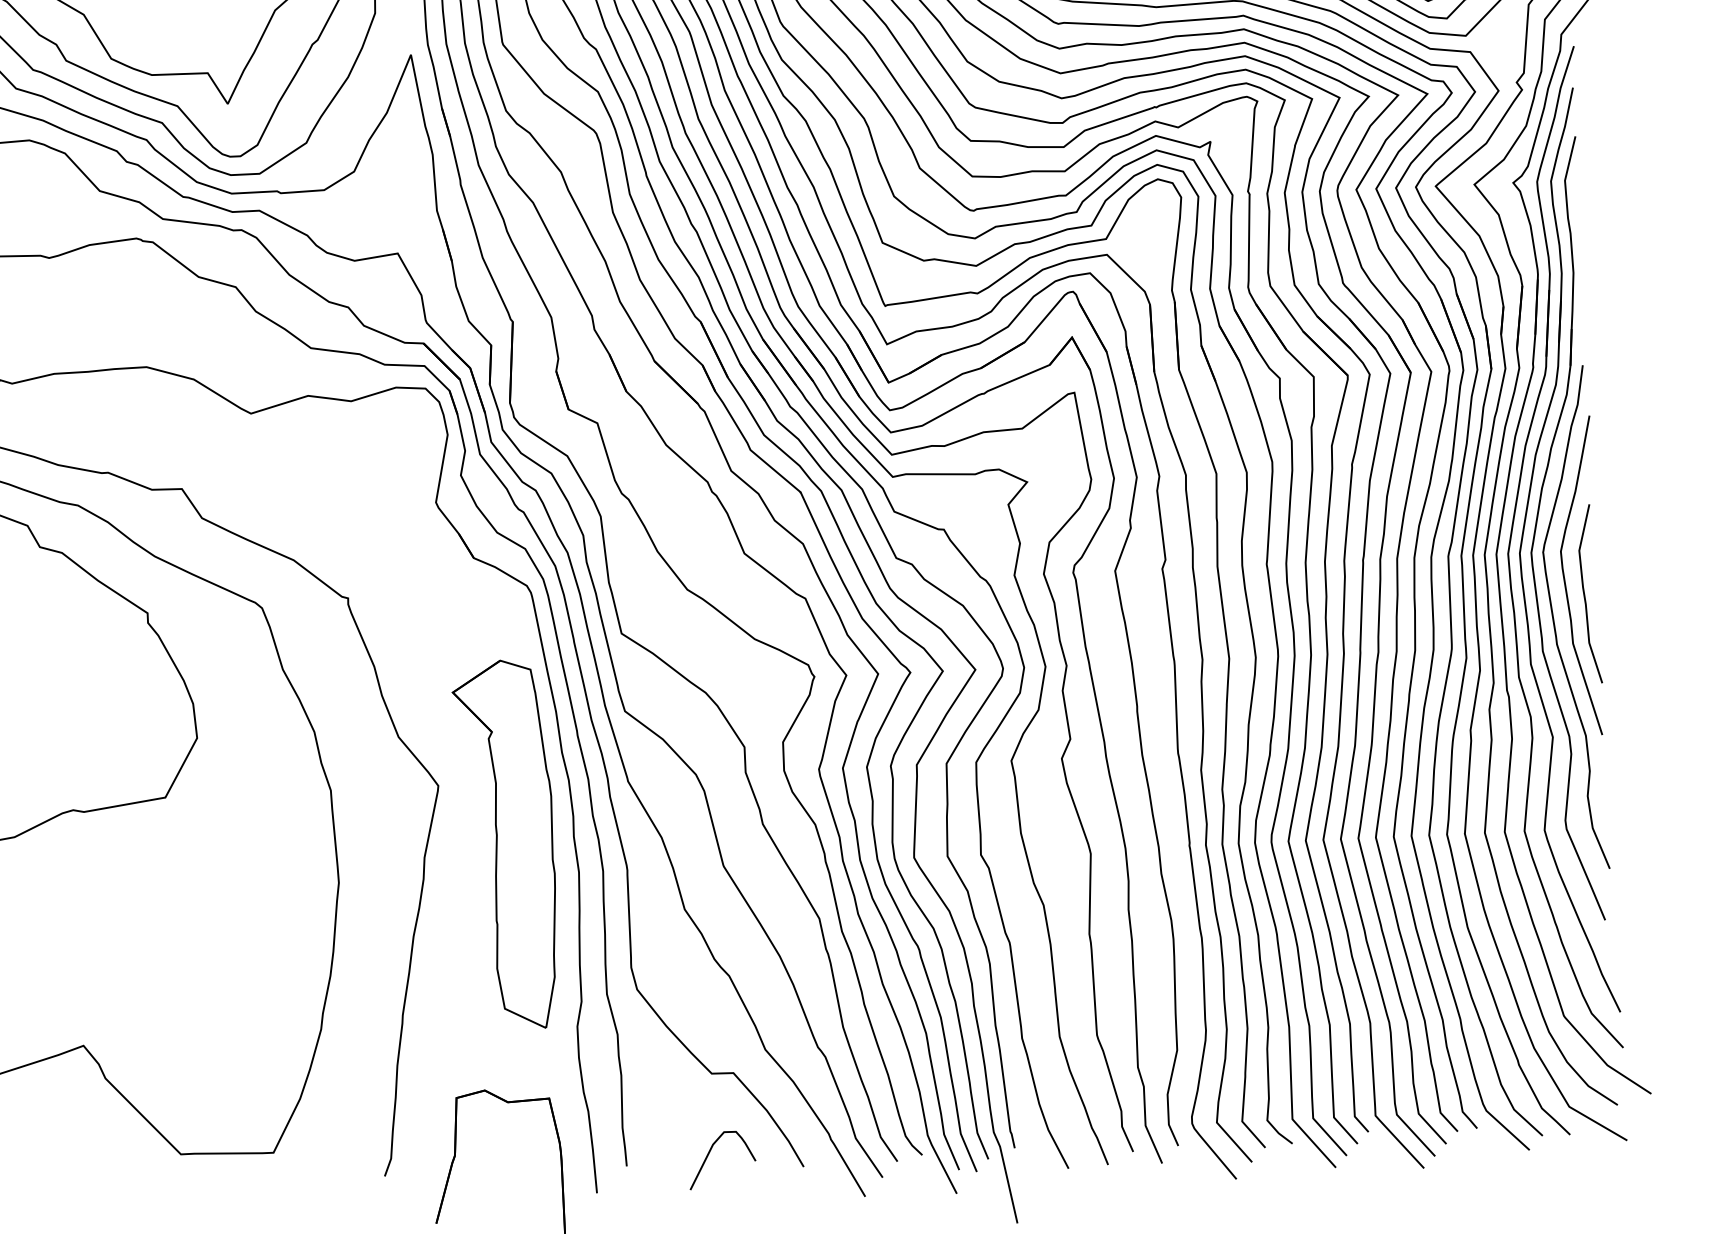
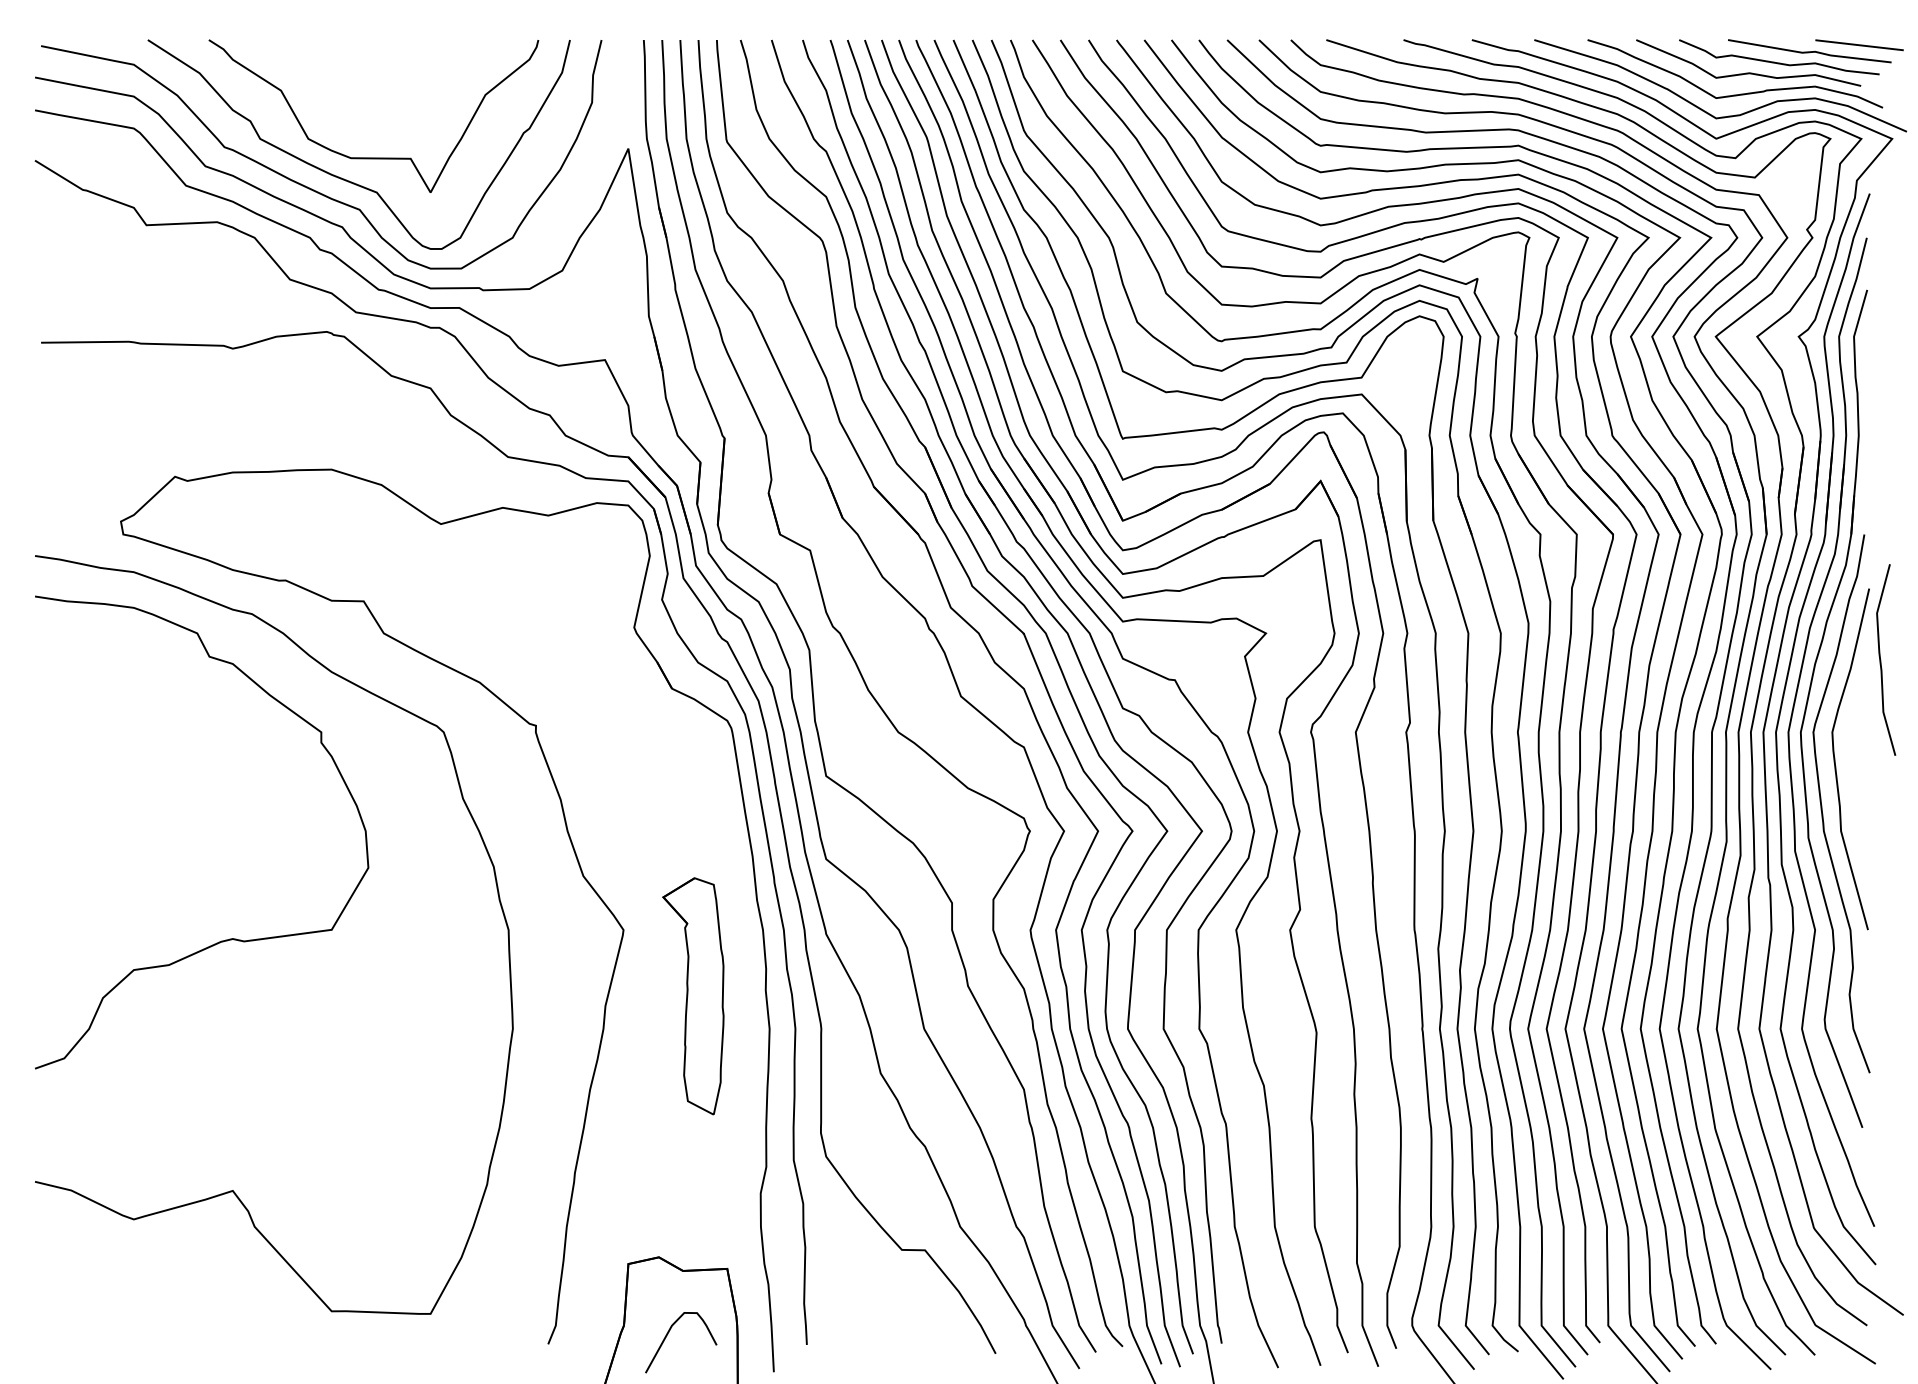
curve: (1585, 593) -> (1881, 659), moved
part: (506, 845) -> (693, 996), size x0.6
curve: (710, 1153) -> (668, 1334), moved

